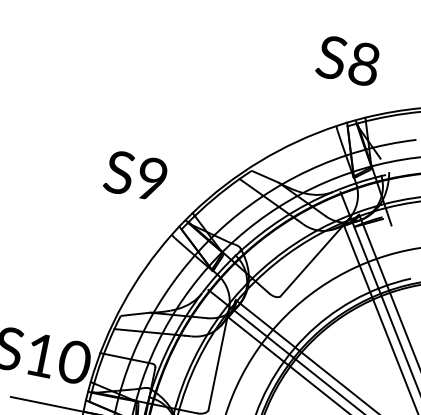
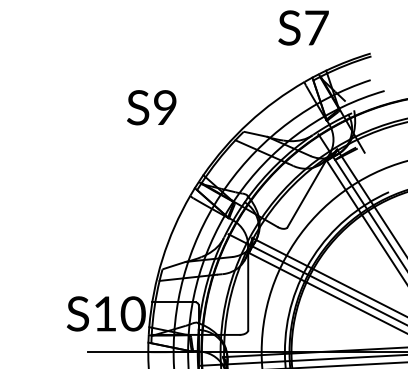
text: (364, 63) -> (316, 27), S8 -> S7
text: (135, 175) -> (151, 107), moved

